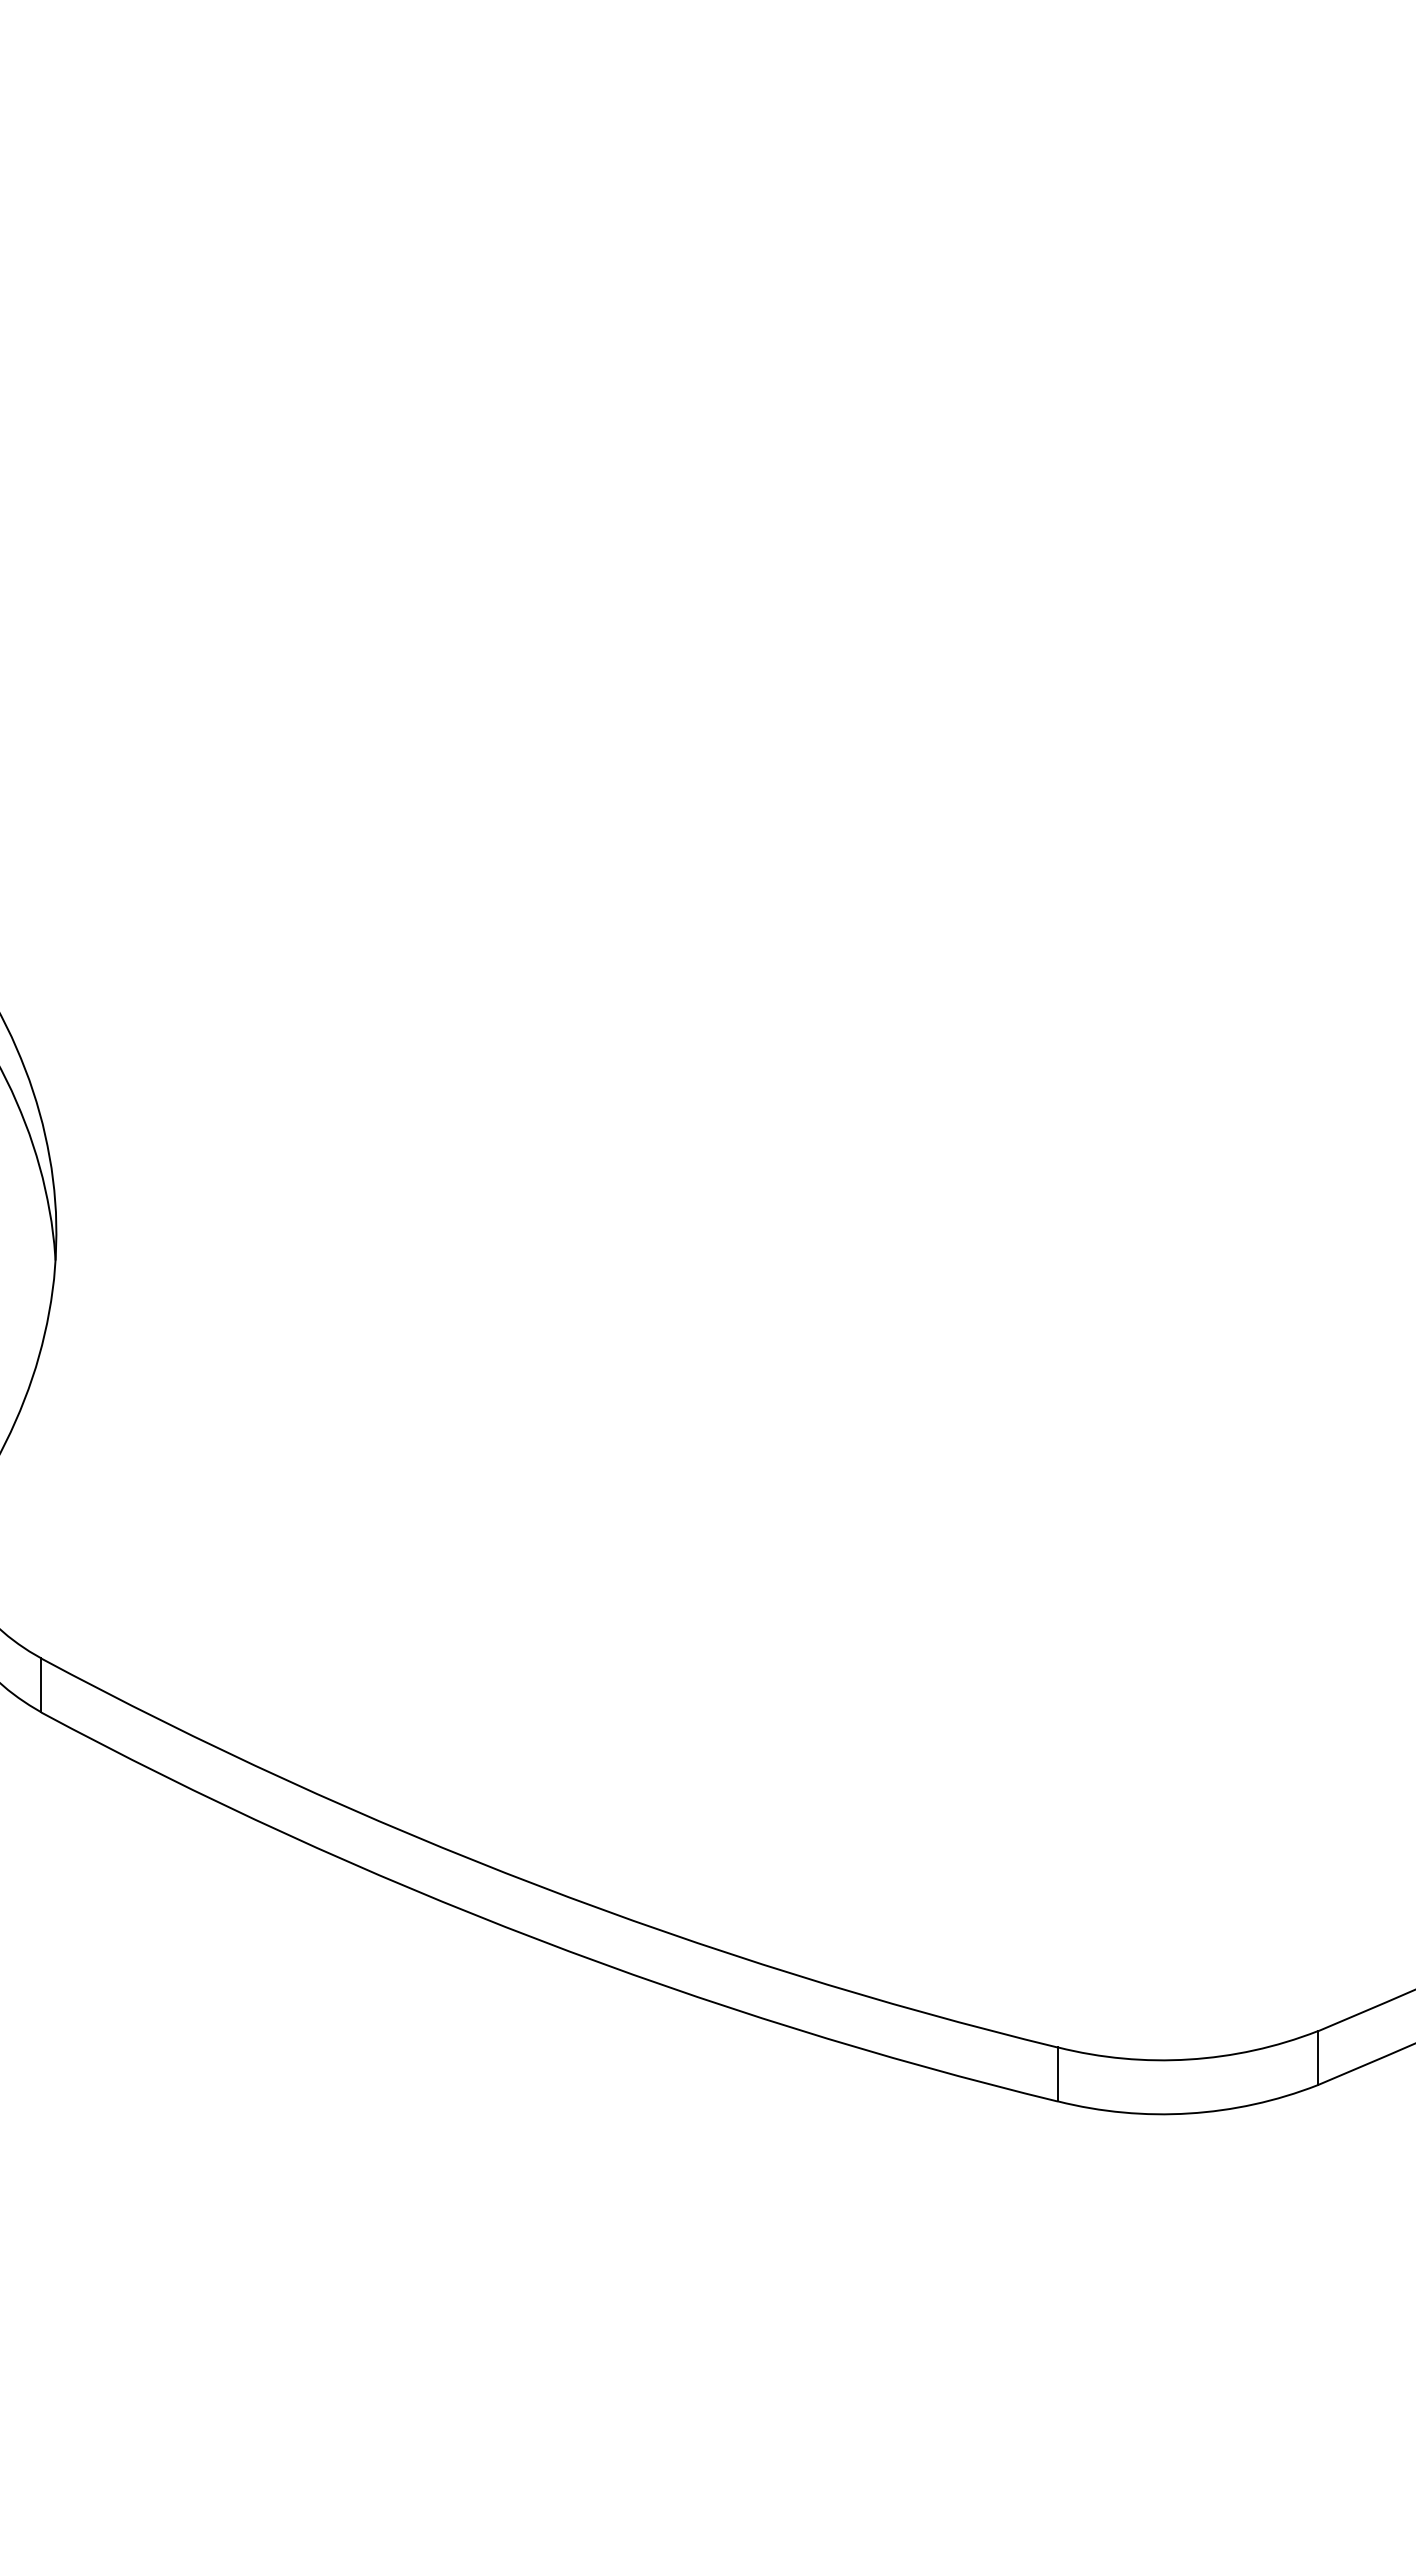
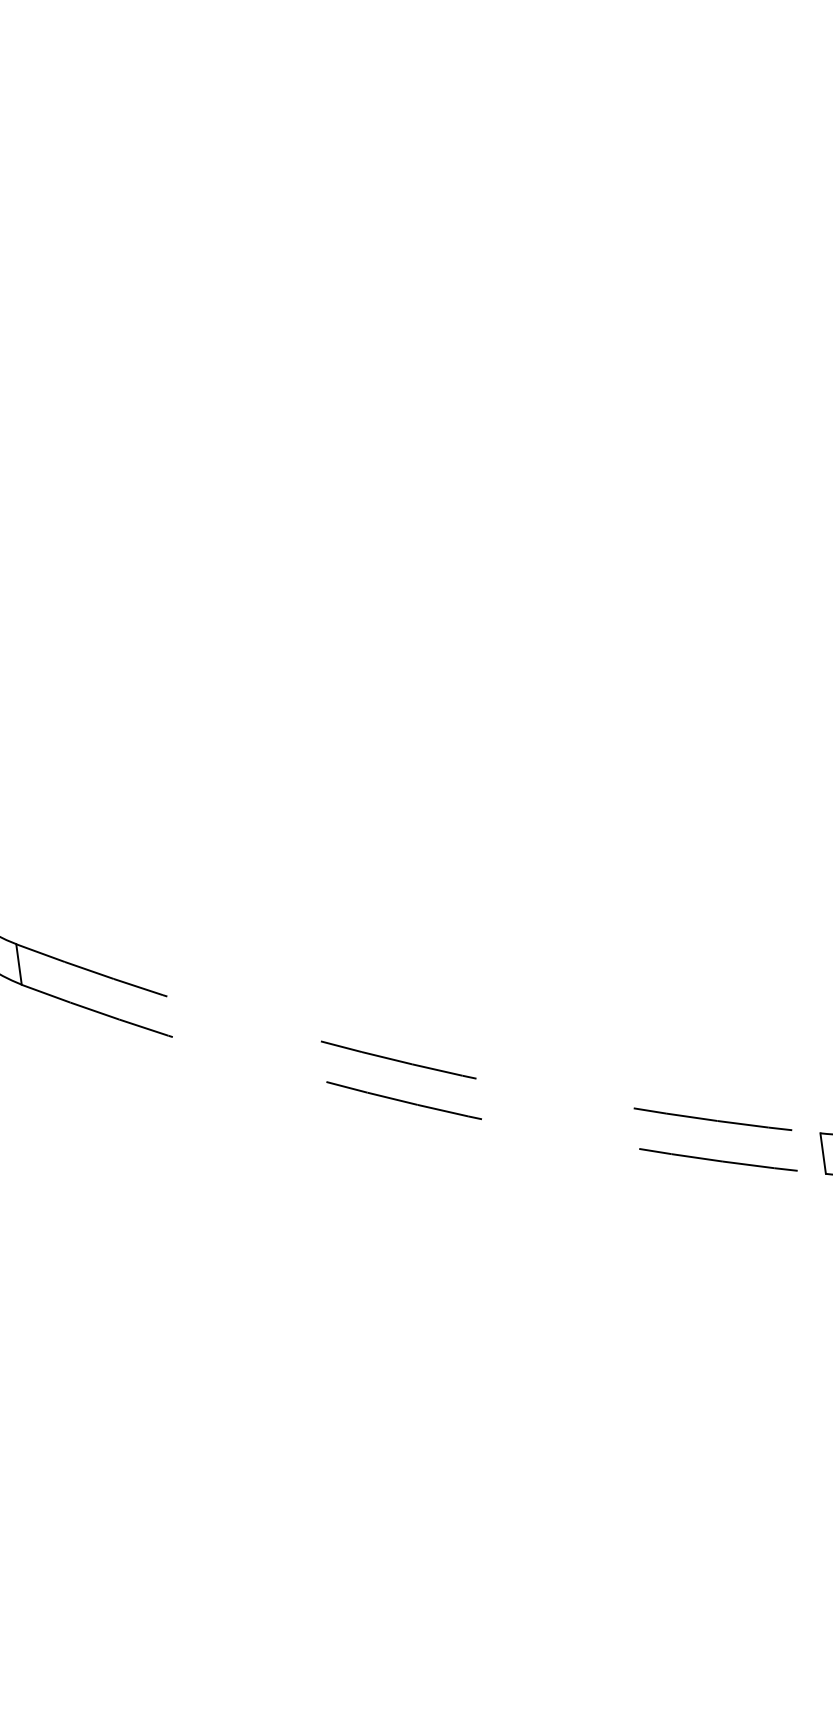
arc: (537, 1885) -> (412, 1064), solid -> dashed
arc: (537, 1939) -> (417, 1105), solid -> dashed

